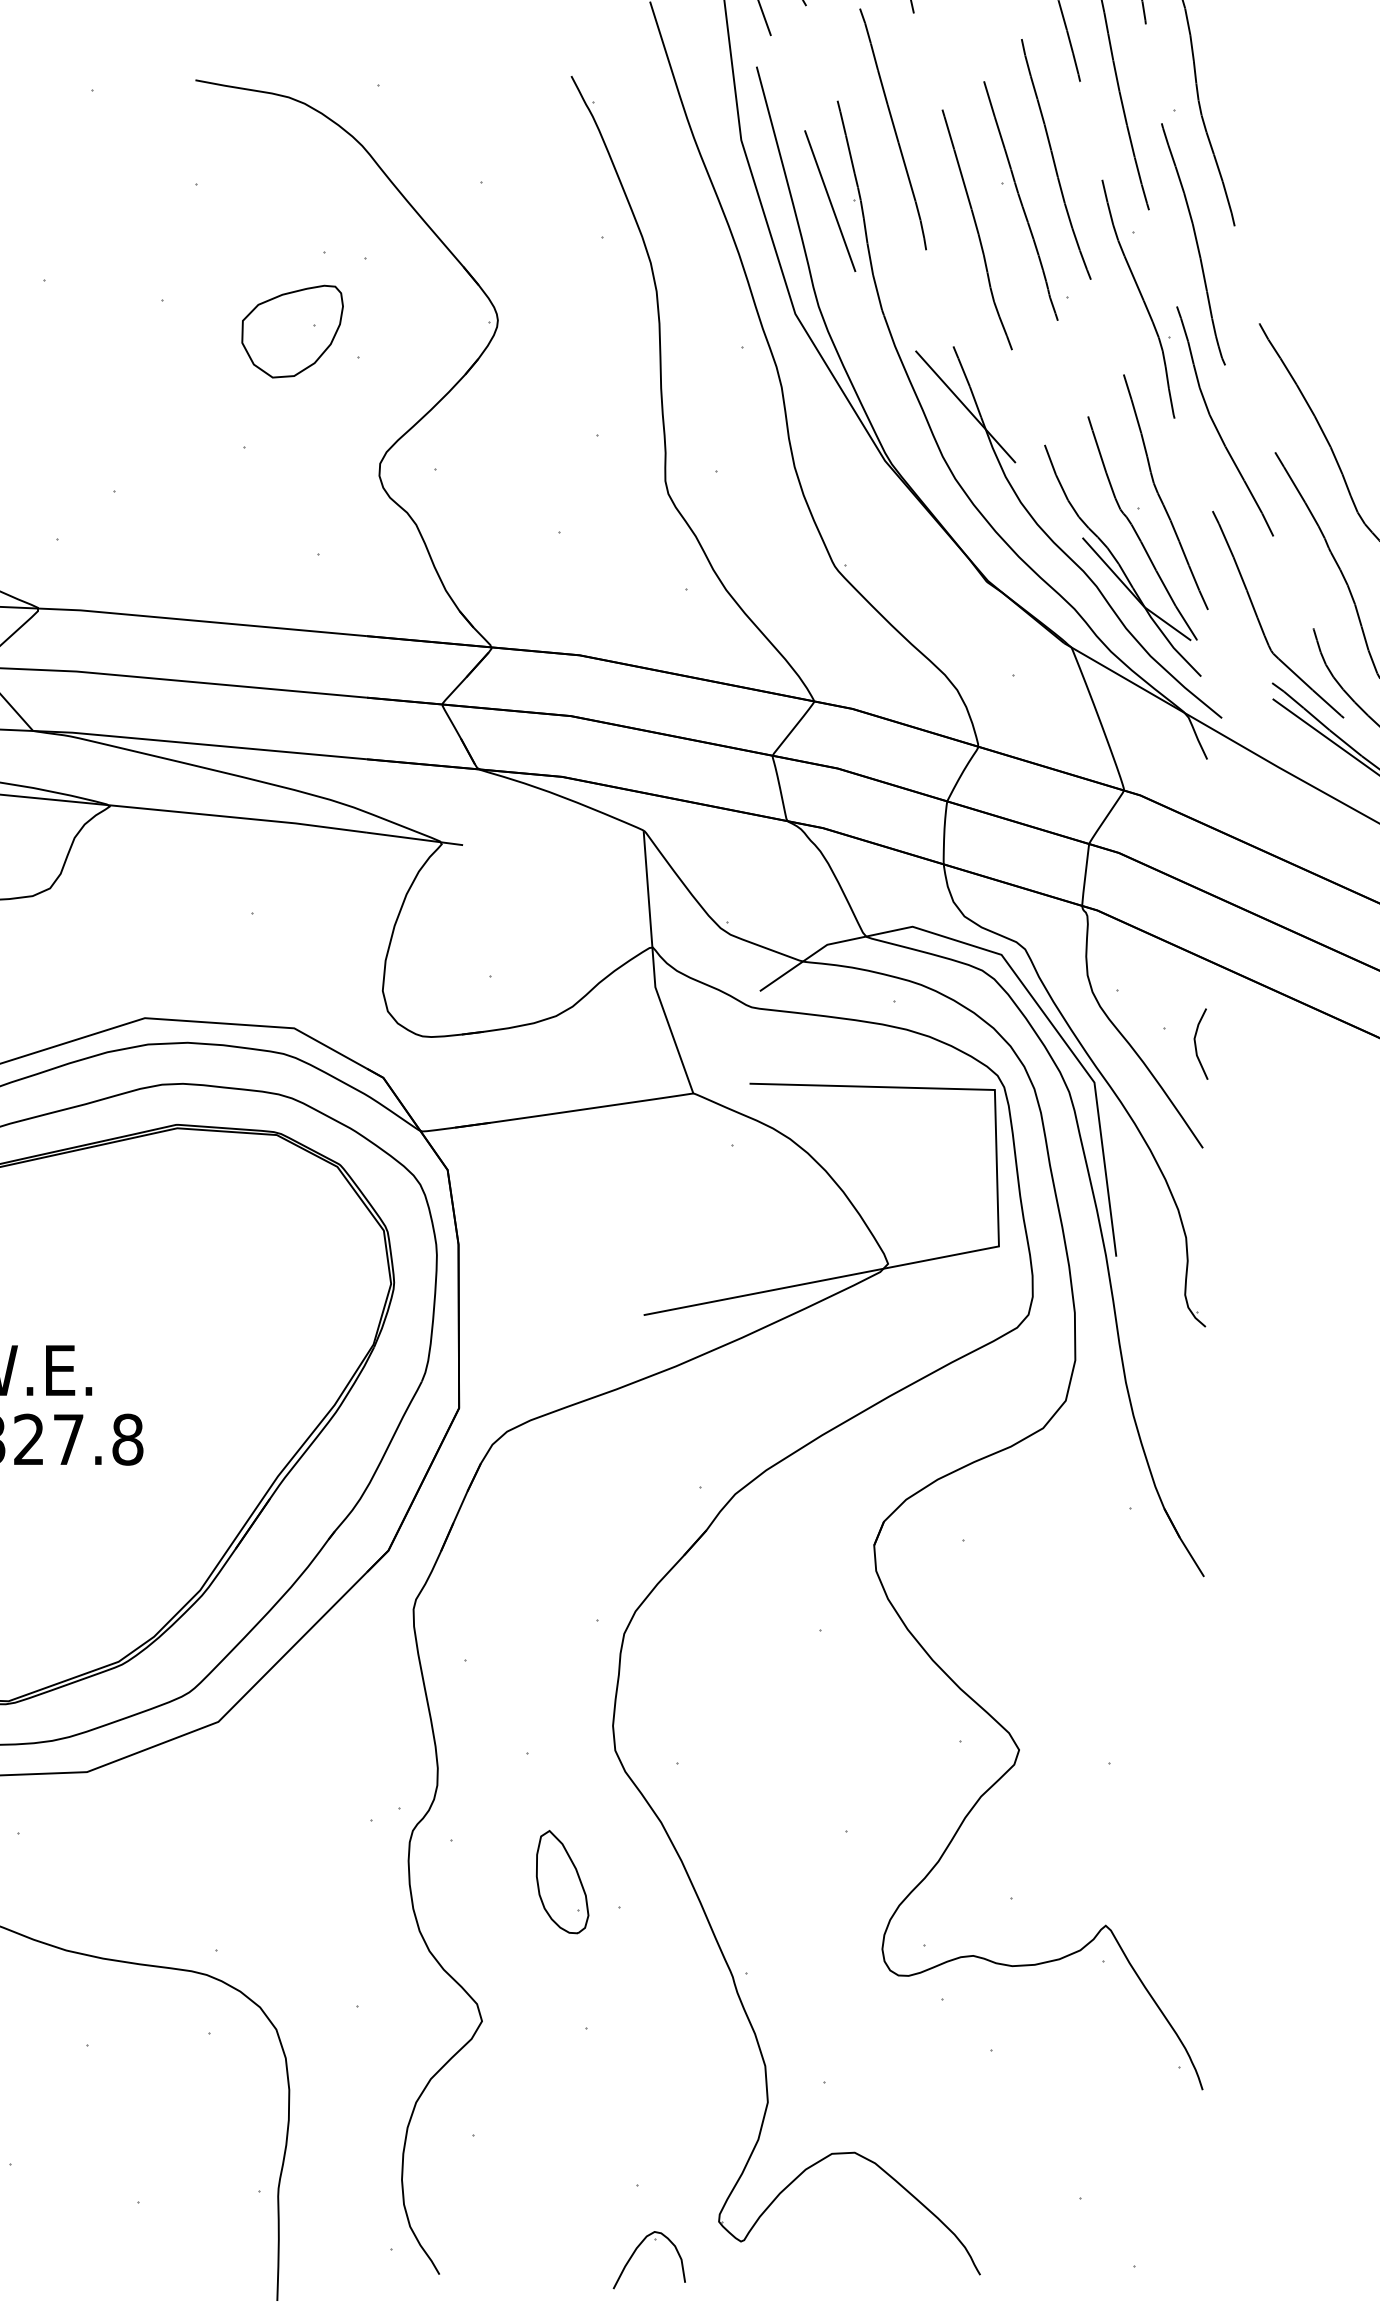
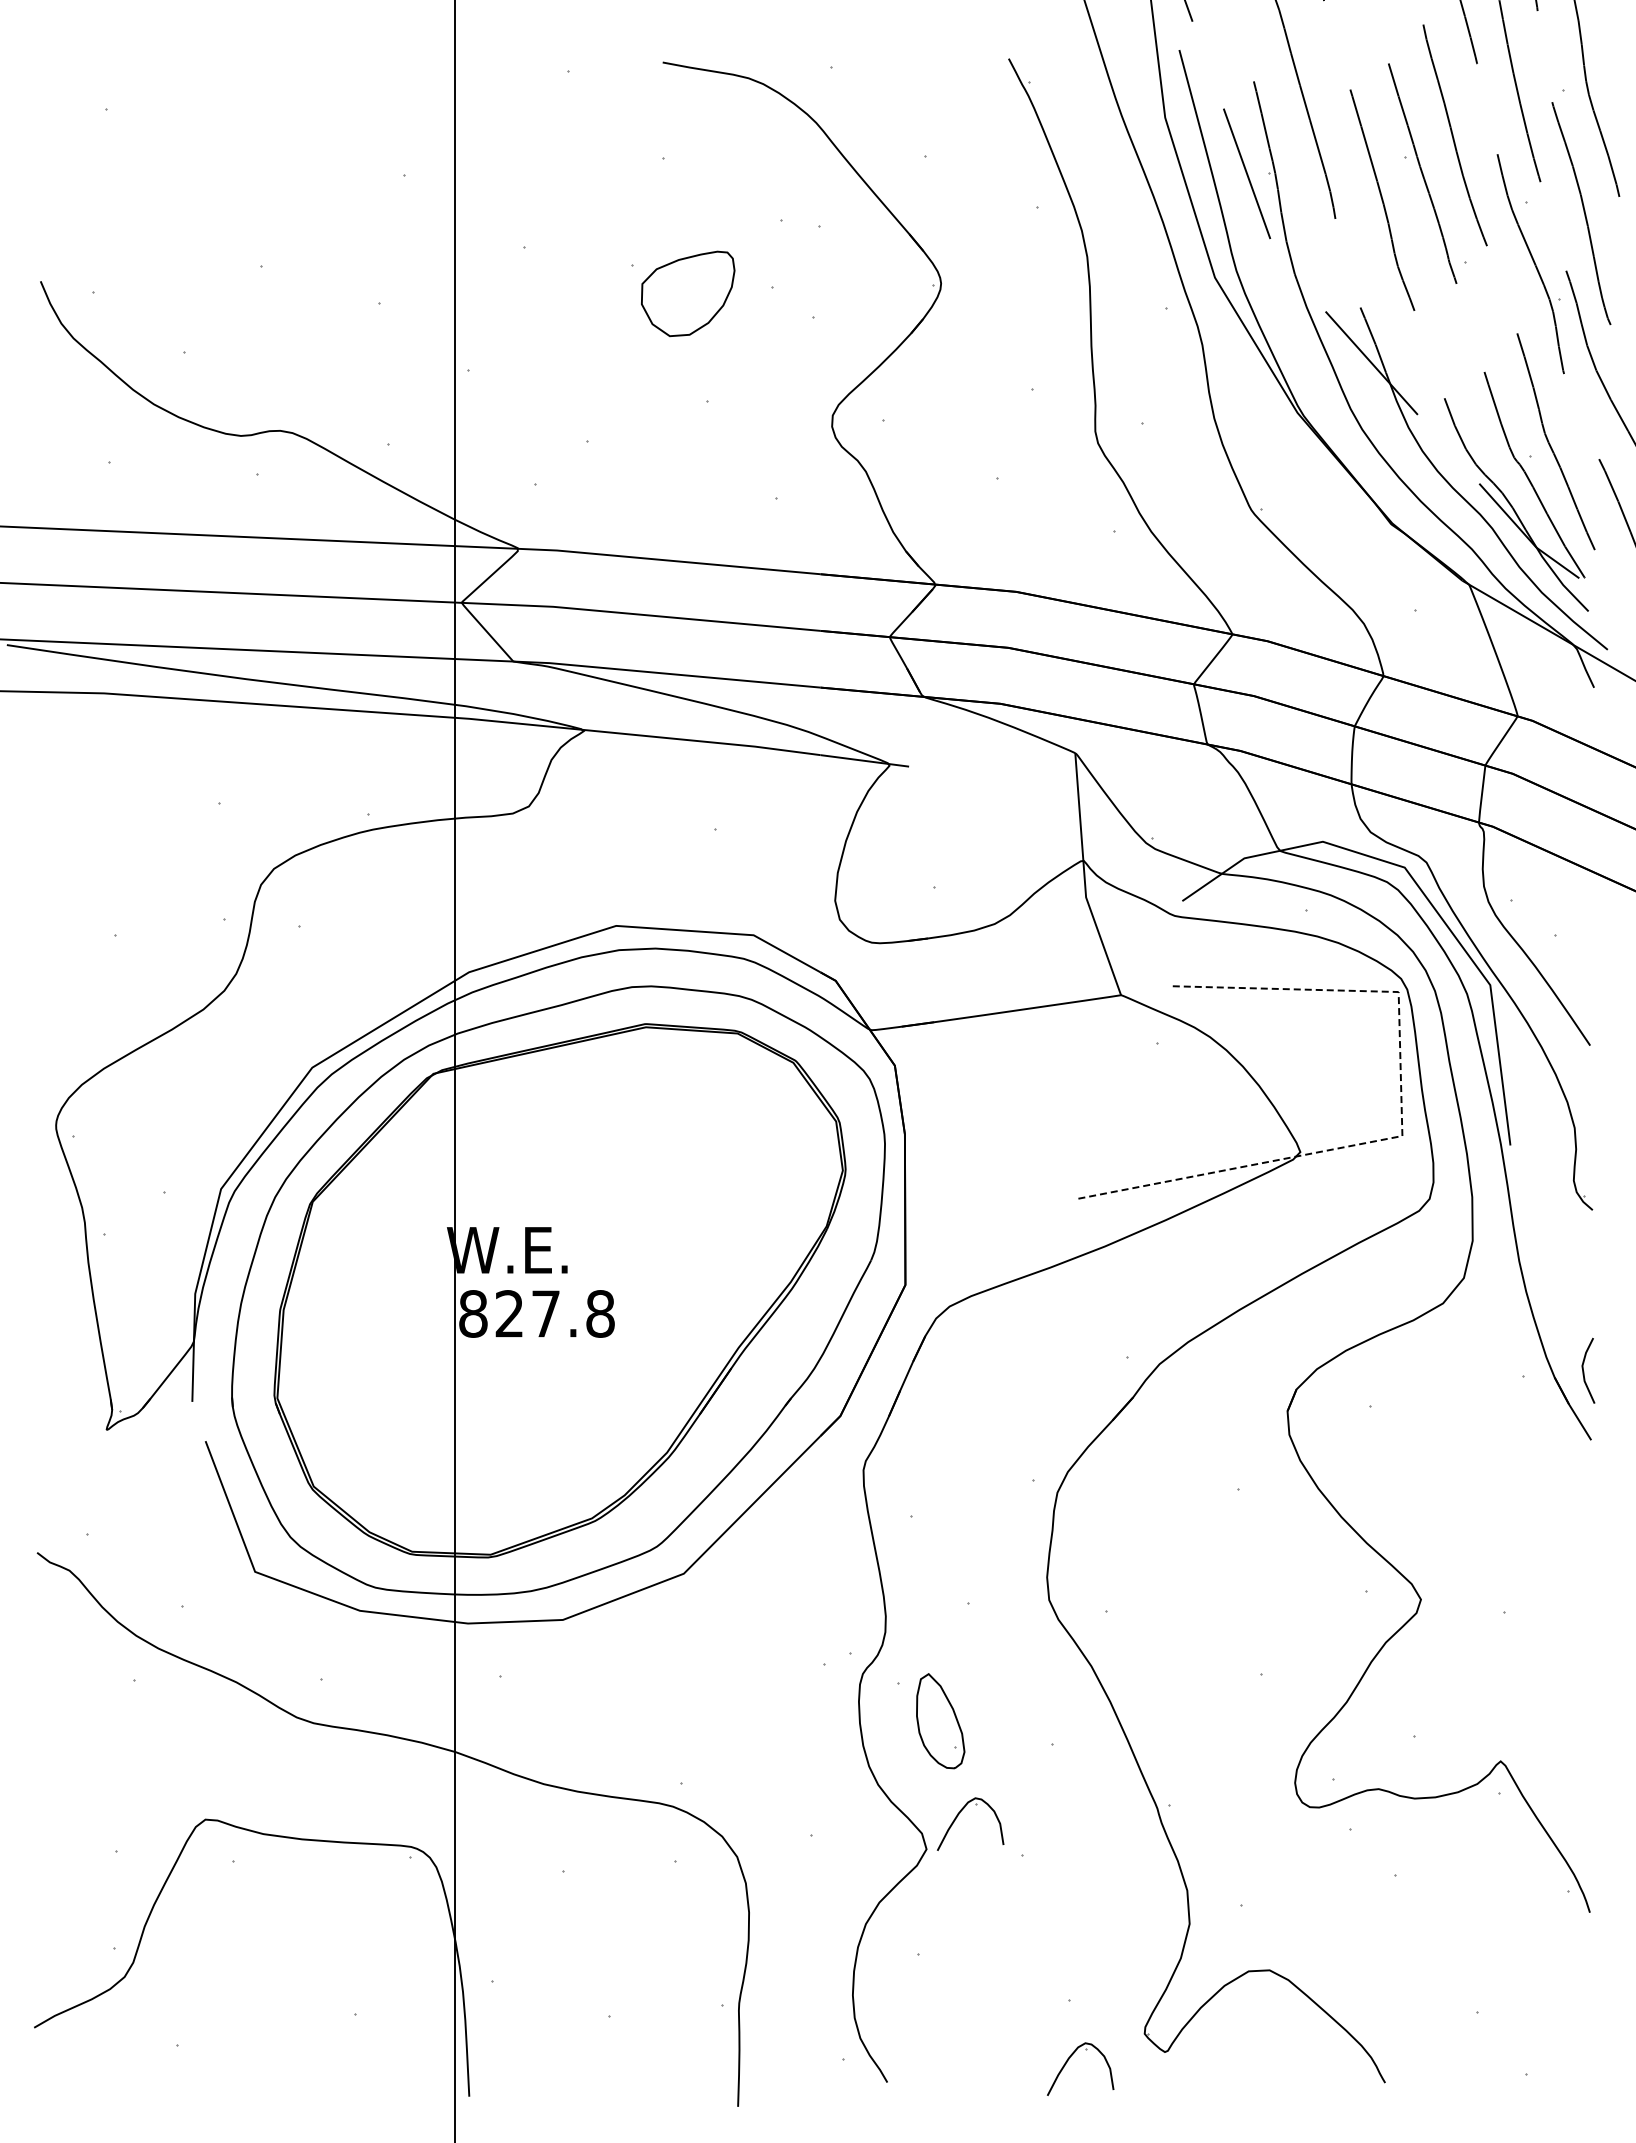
part: (292, 331) -> (688, 293), moved
line: (1196, 1044) -> (1584, 1371), moved
line: (997, 1227) -> (1401, 1118), solid -> dashed
part: (562, 1882) -> (940, 1721), moved
part: (517, 1983) -> (959, 1814), added

